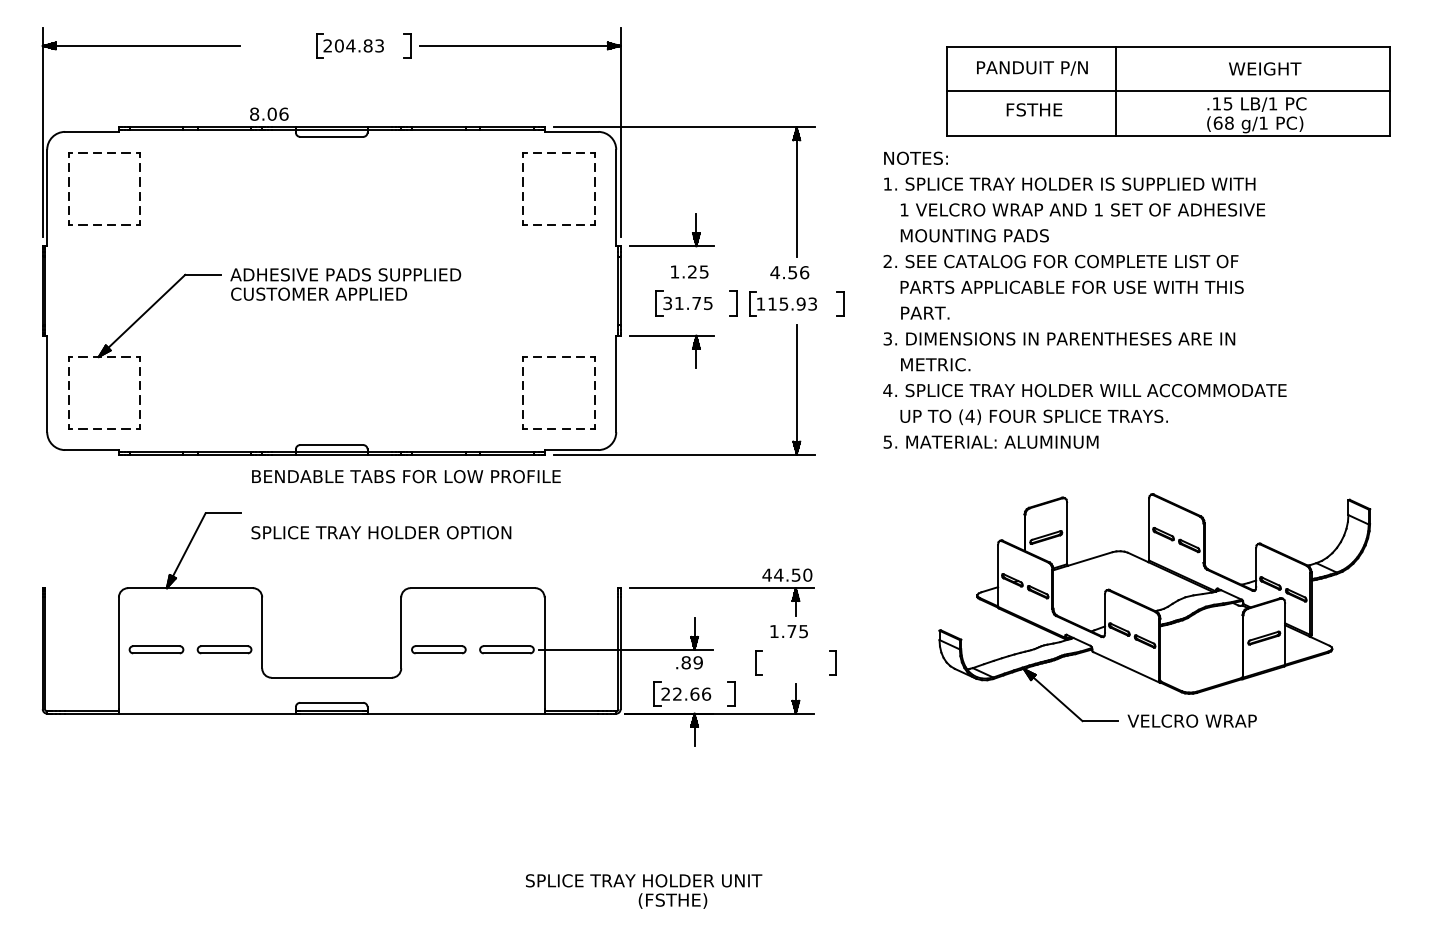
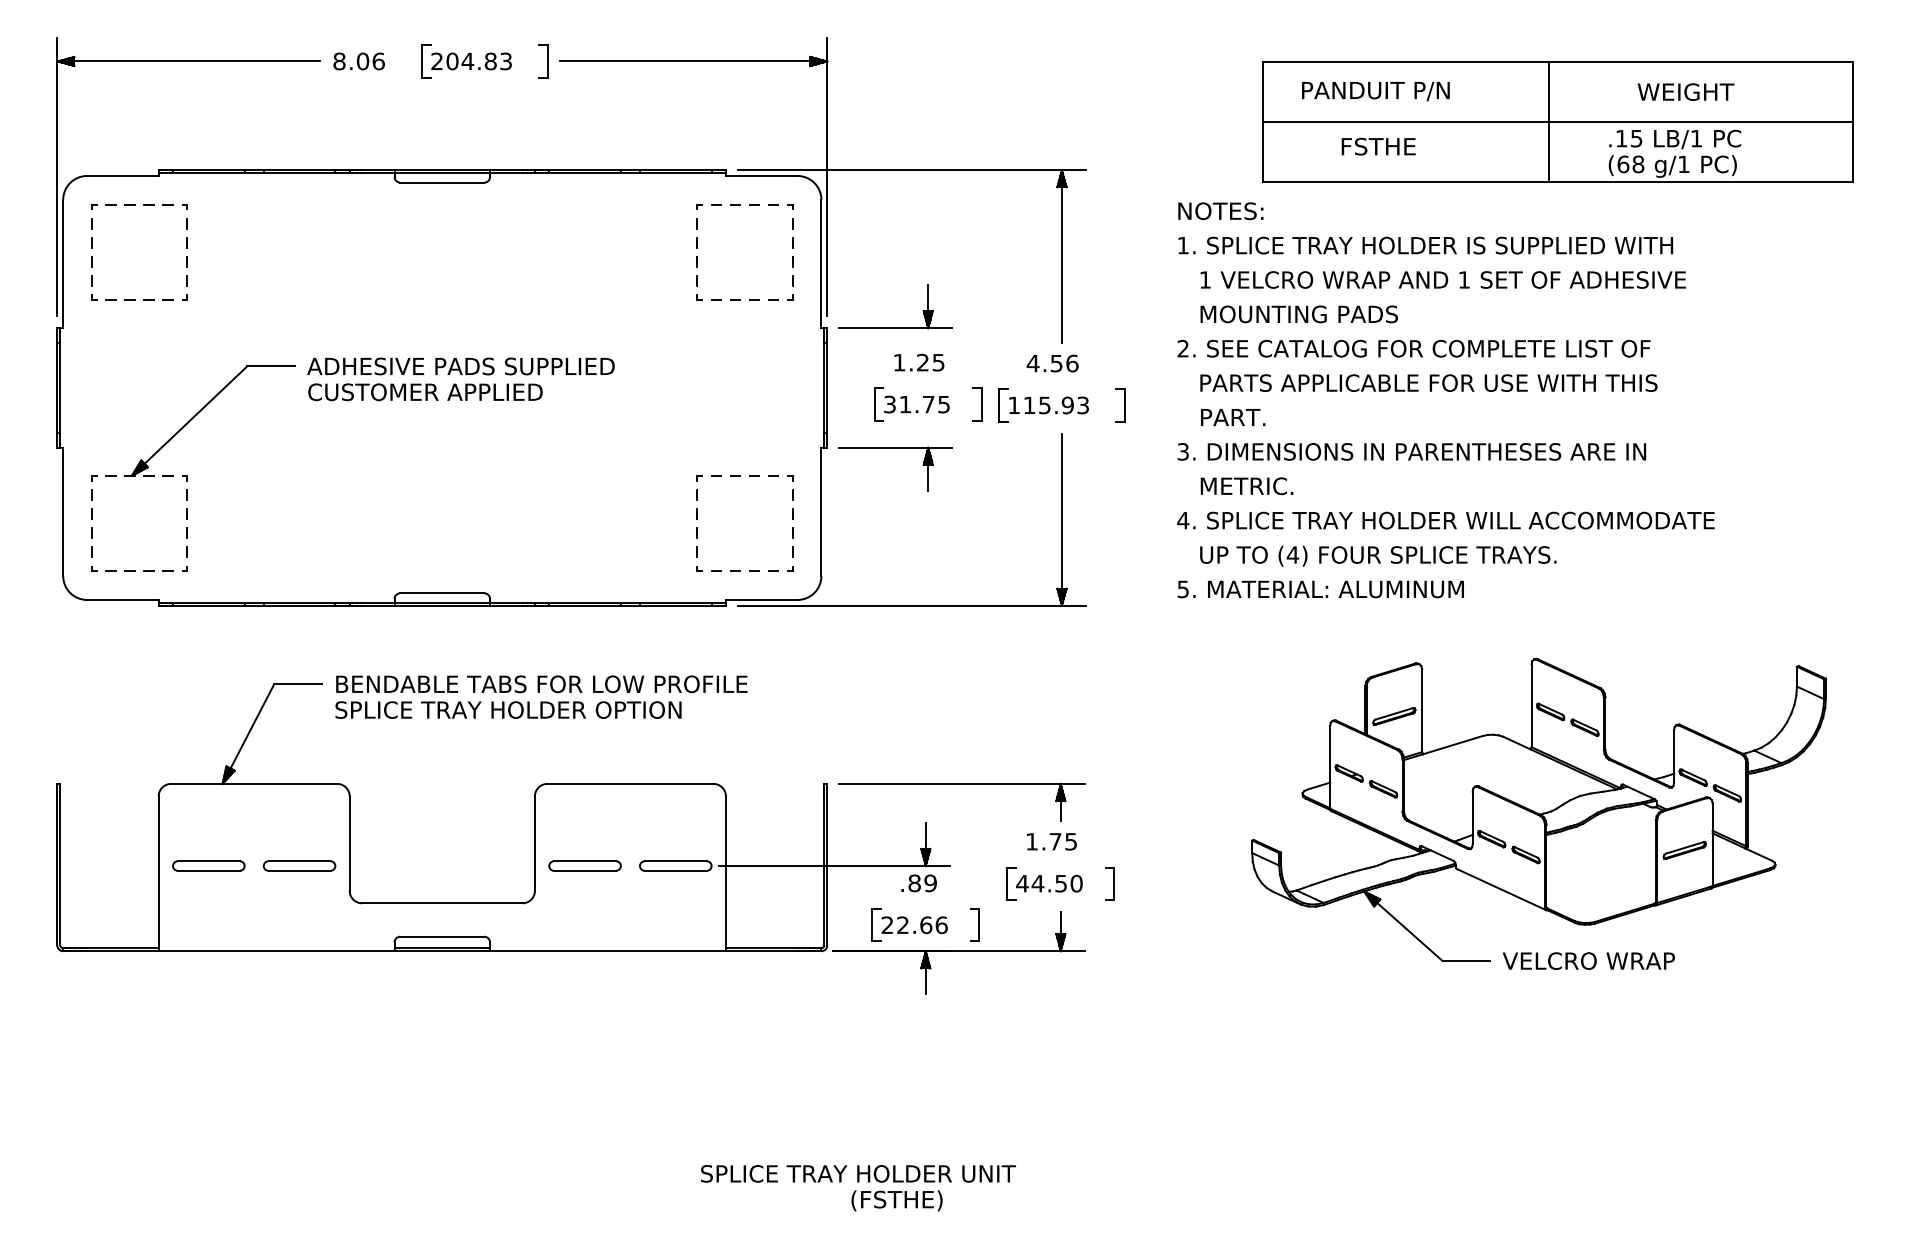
line: (1116, 90) -> (1549, 121), moved
text: (268, 114) -> (358, 61), moved
text: (406, 476) -> (541, 684), moved
text: (787, 575) -> (1049, 883), moved

